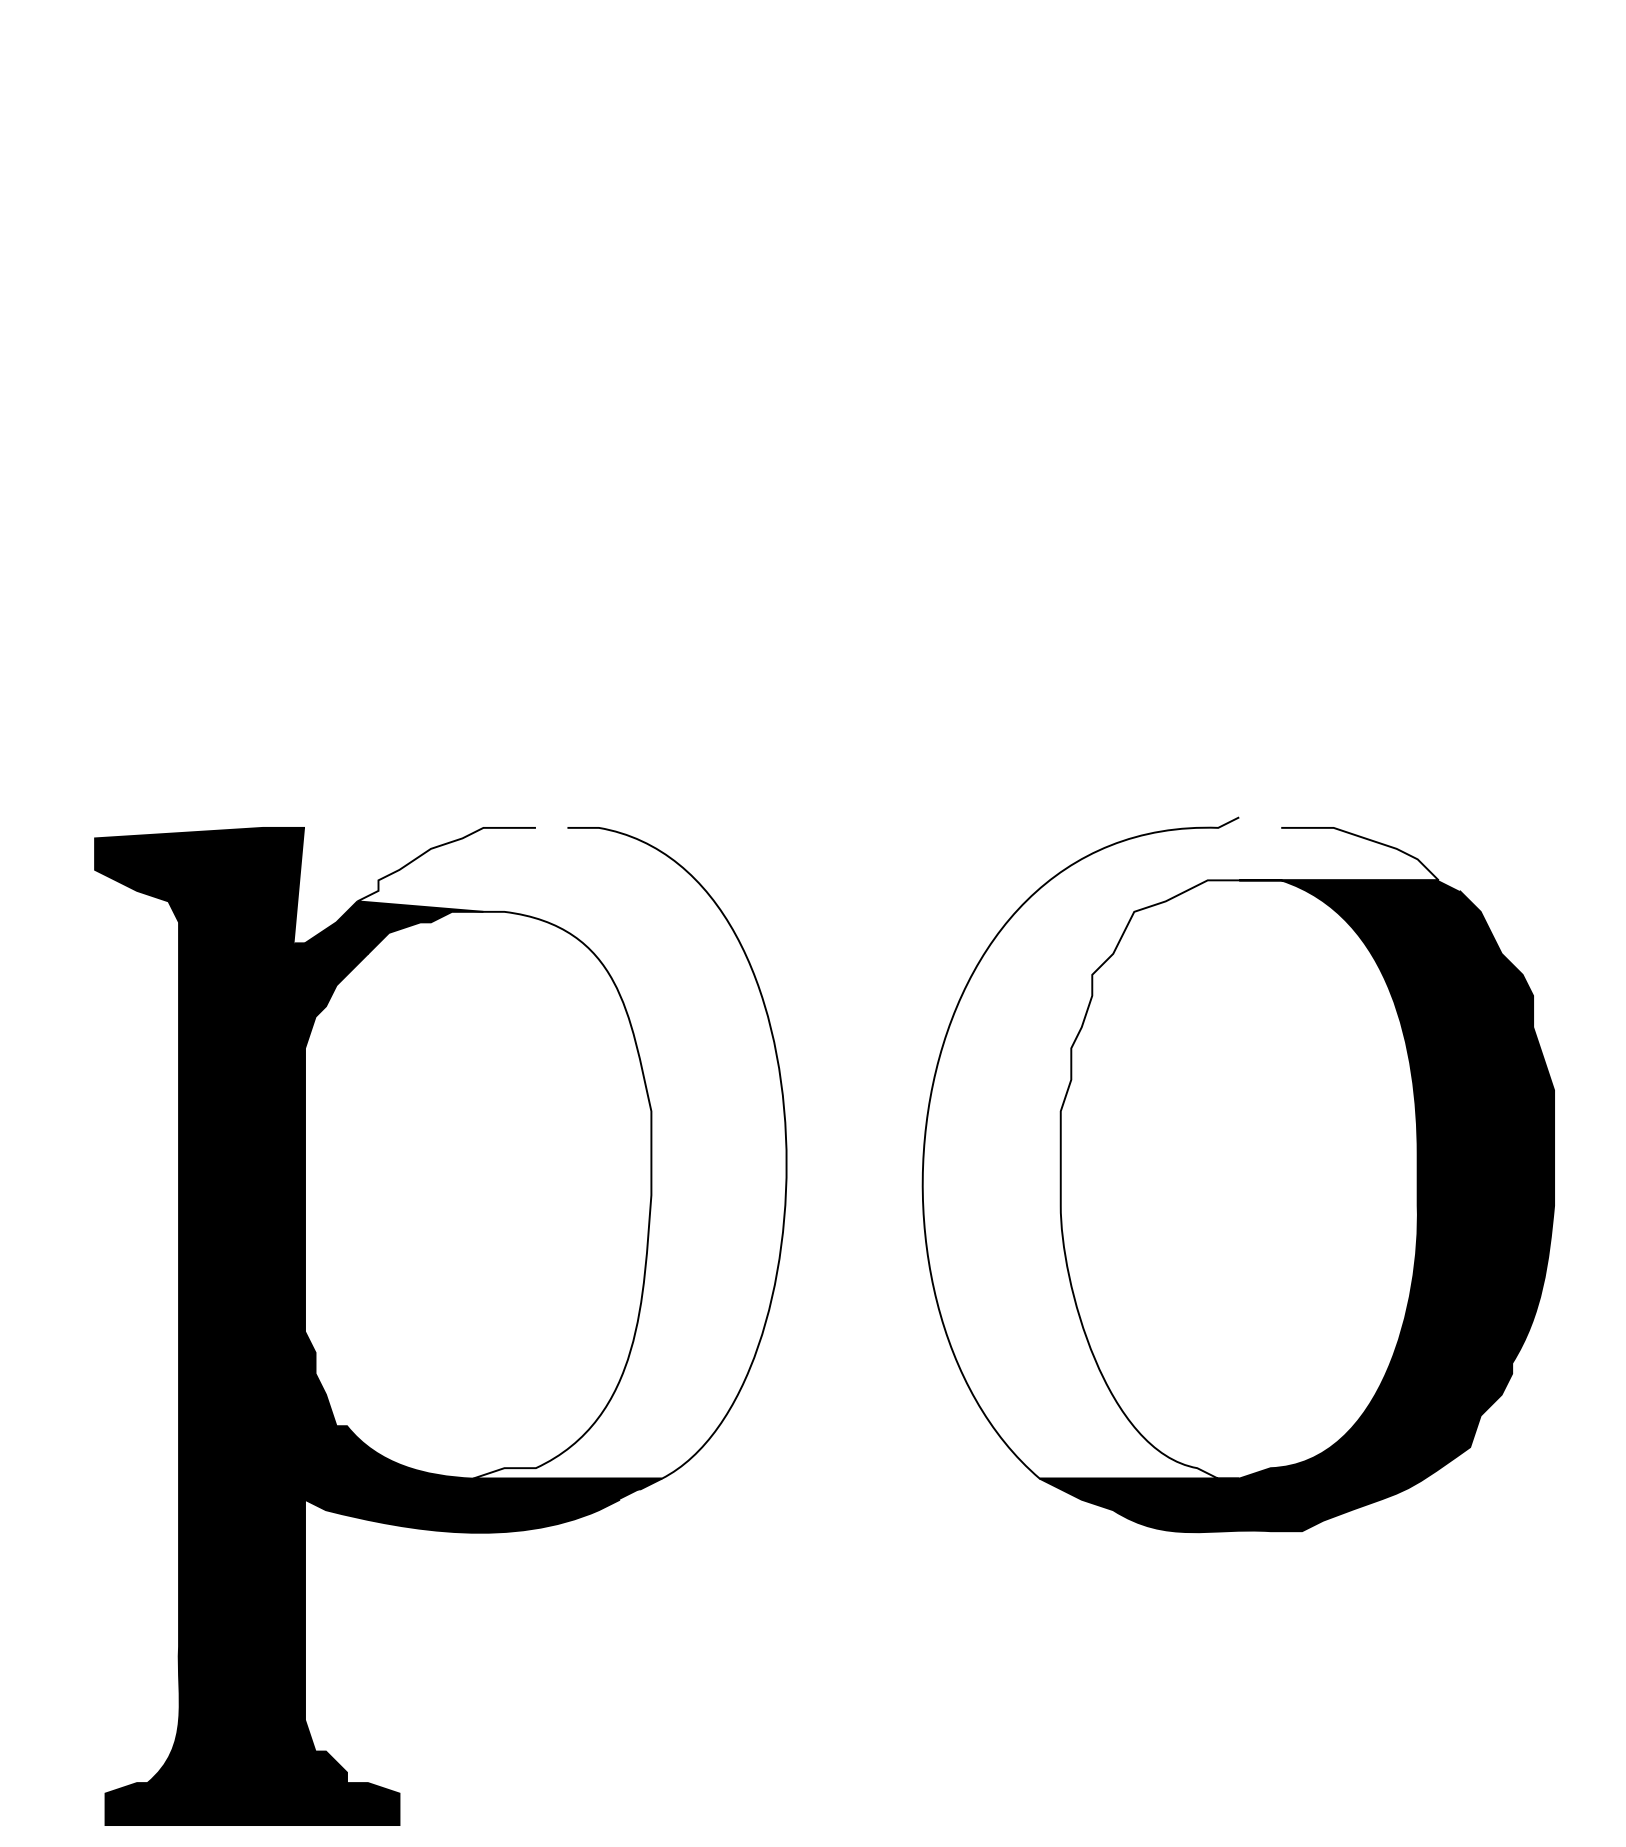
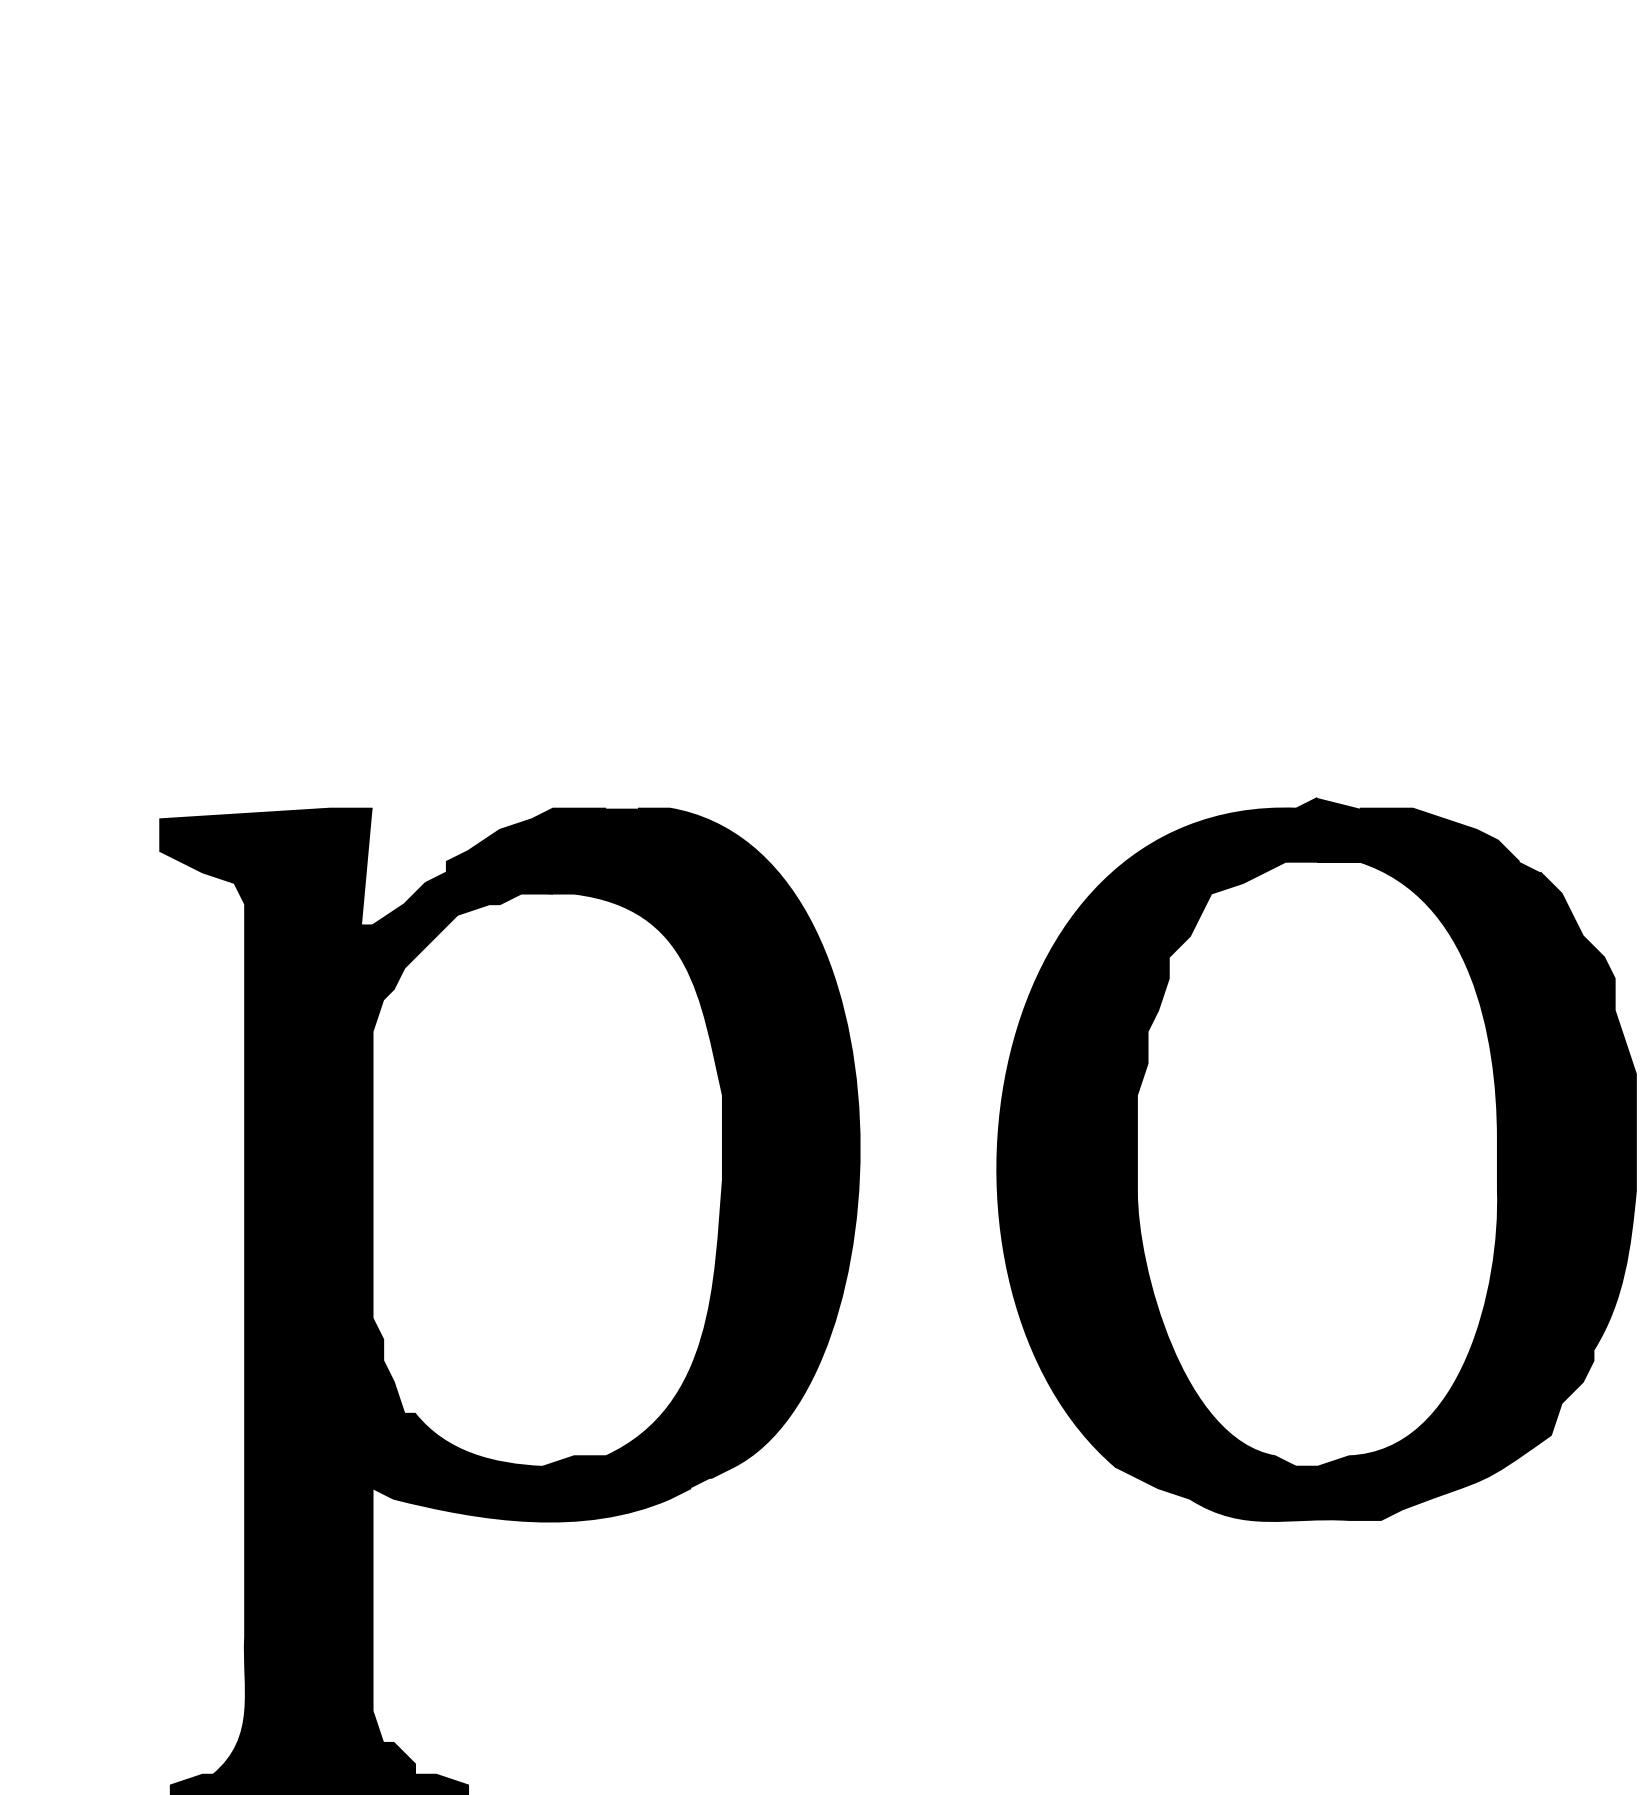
fill: (1180, 1147) -> (1258, 1131), added
fill: (571, 1152) -> (642, 1136), added

